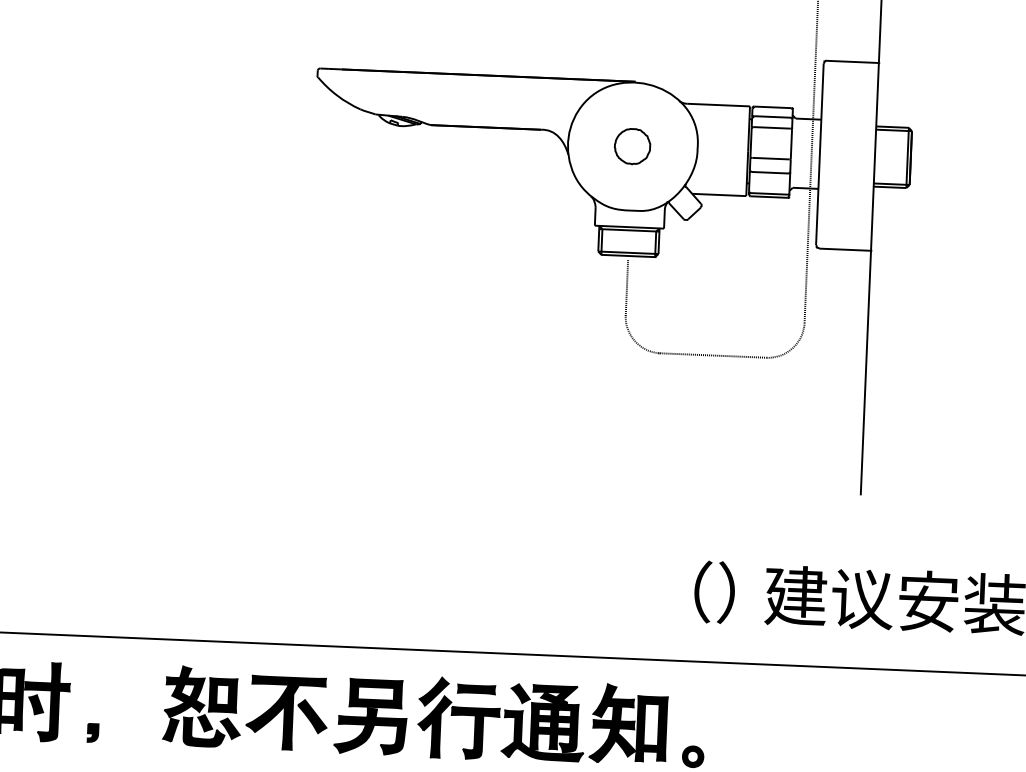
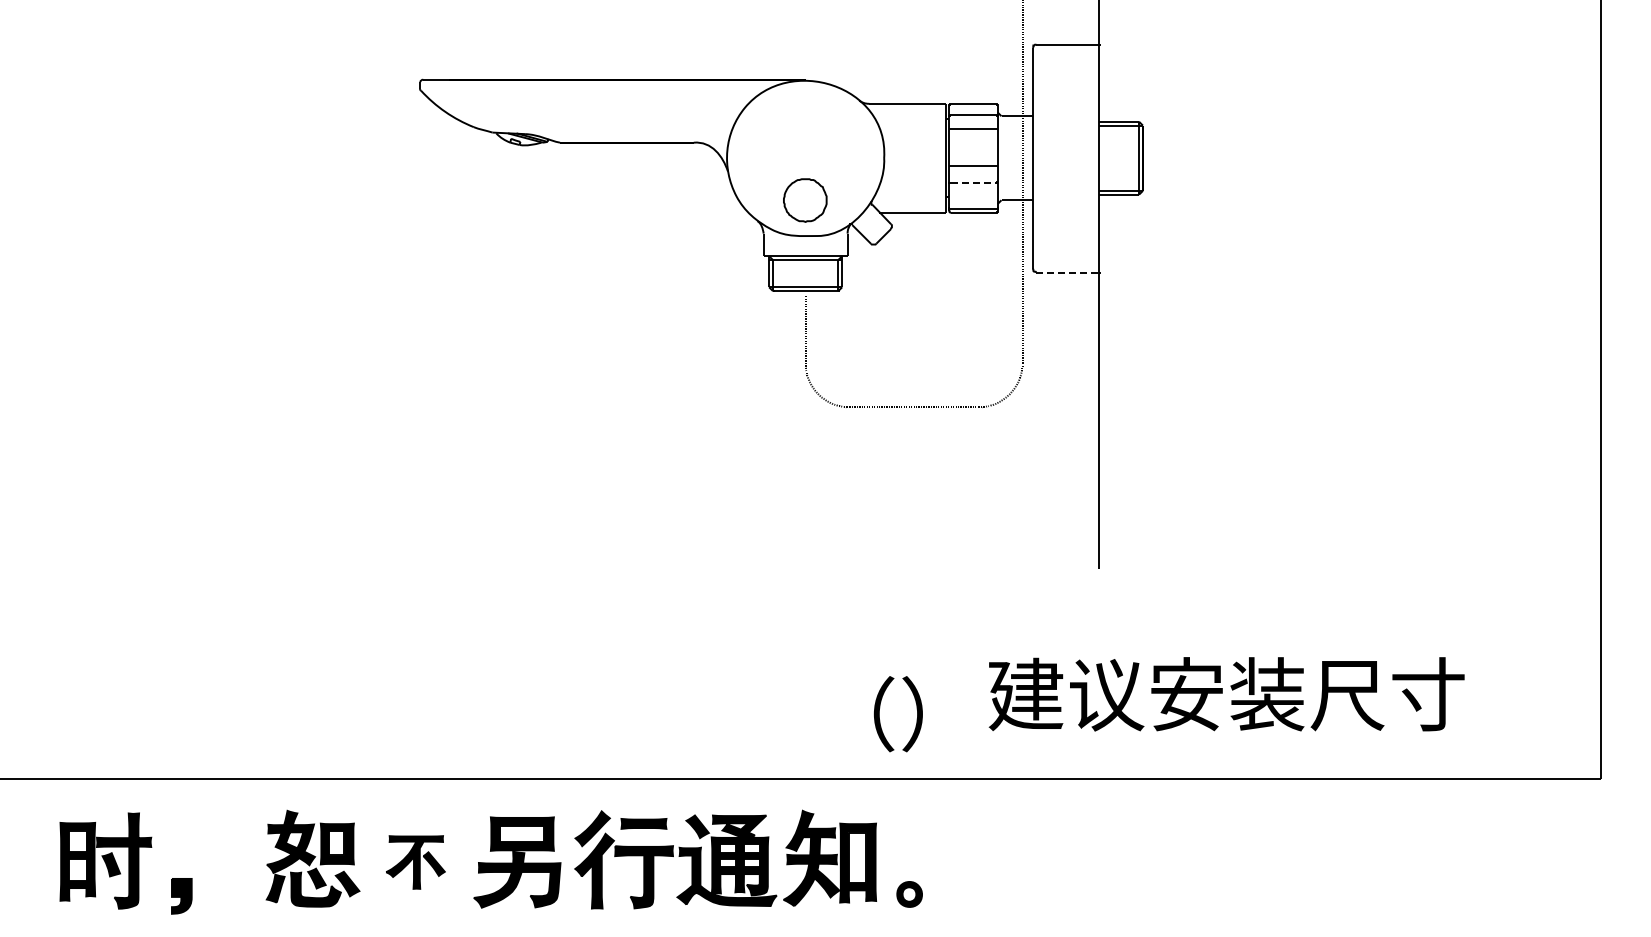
part: (632, 146) -> (805, 200), moved
line: (770, 173) -> (973, 183), solid -> dashed
line: (845, 249) -> (1068, 272), solid -> dashed
text: (714, 592) -> (898, 714), moved
part: (286, 713) -> (415, 862), size x0.6
part: (92, 732) -> (181, 895), size x1.6

